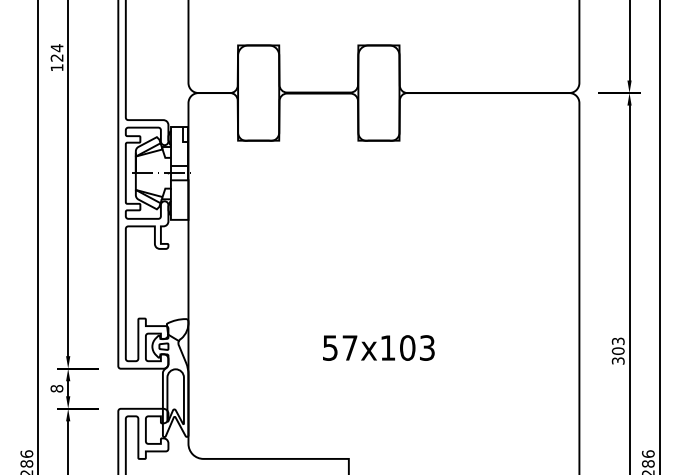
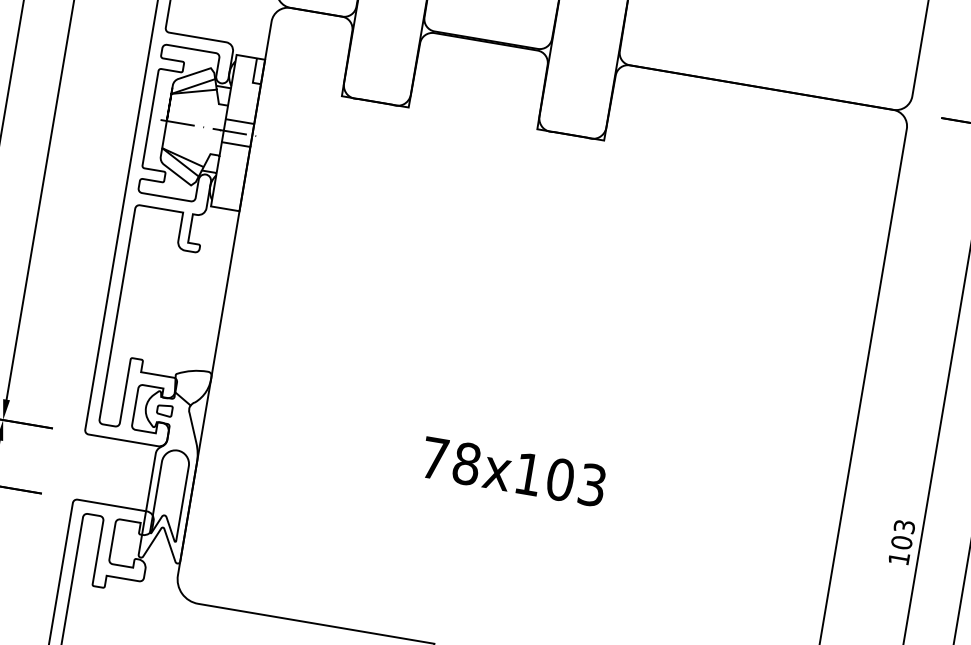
text: (340, 347) -> (451, 460), 57x103 -> 78x103
text: (617, 360) -> (897, 557), 303 -> 103

